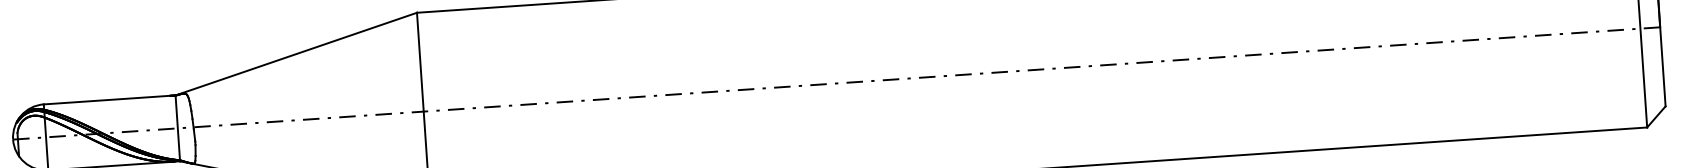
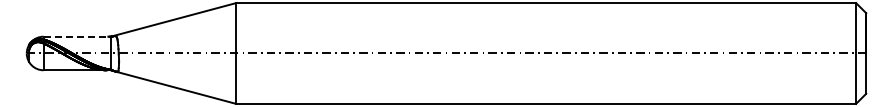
line: (110, 99) -> (77, 36), solid -> dashed

